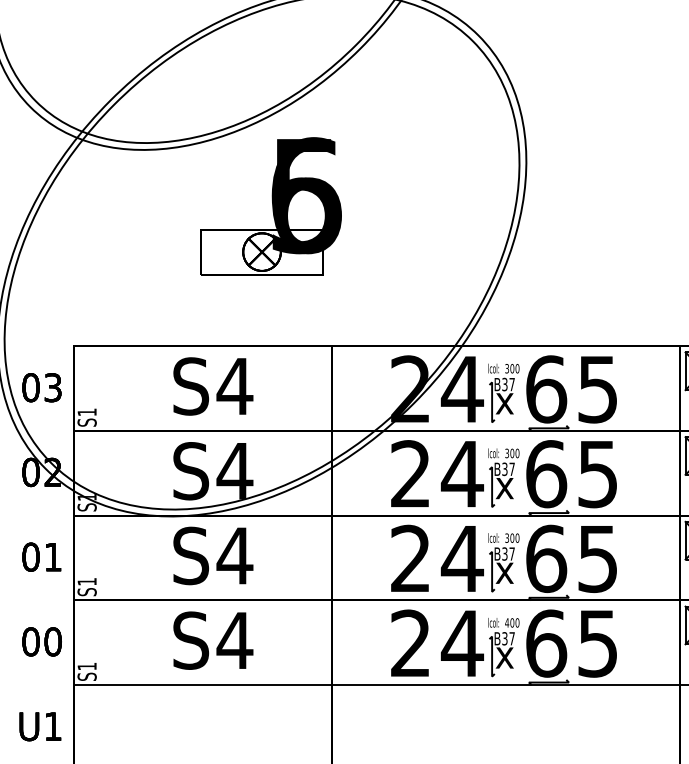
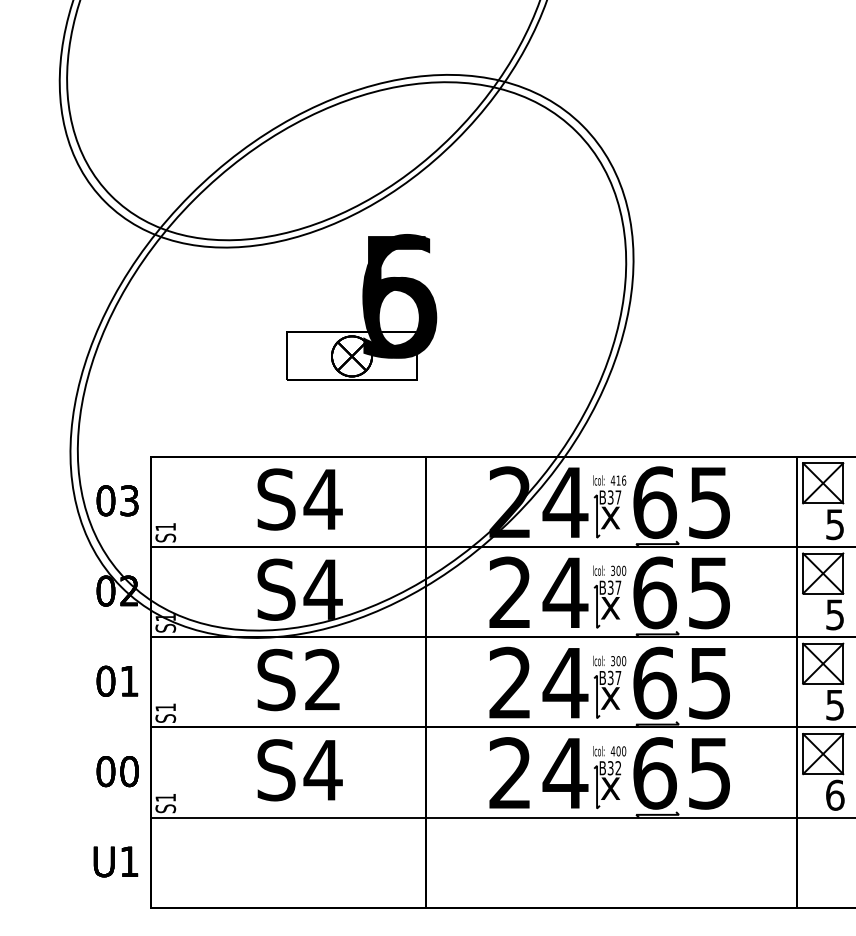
text: (512, 368) -> (618, 480), 300 -> 416
text: (234, 555) -> (322, 679), S4 -> S2
text: (512, 639) -> (618, 768), B37 -> B32

